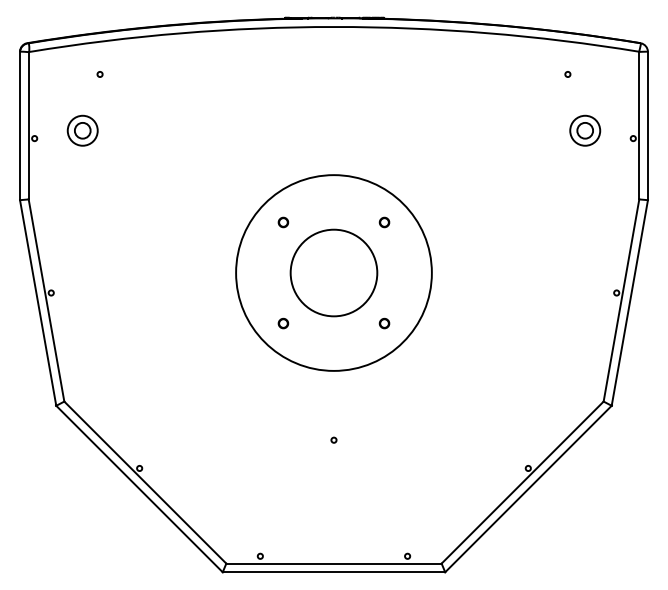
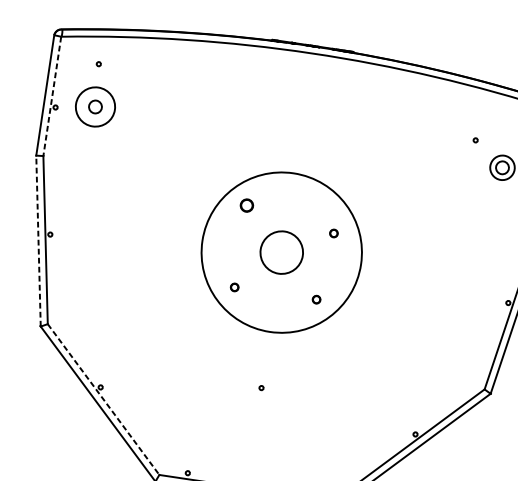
circle: (99, 74) -> (98, 64), moved
circle: (567, 74) -> (475, 140), moved
line: (28, 125) -> (52, 96), solid -> dashed
circle: (82, 130) -> (95, 106), size x1.6
part: (283, 222) -> (246, 205), size x1.6
part: (384, 222) -> (333, 233), moved
circle: (333, 272) -> (281, 252), size x0.6
line: (38, 302) -> (38, 240), solid -> dashed
line: (145, 482) -> (103, 399), solid -> dashed

